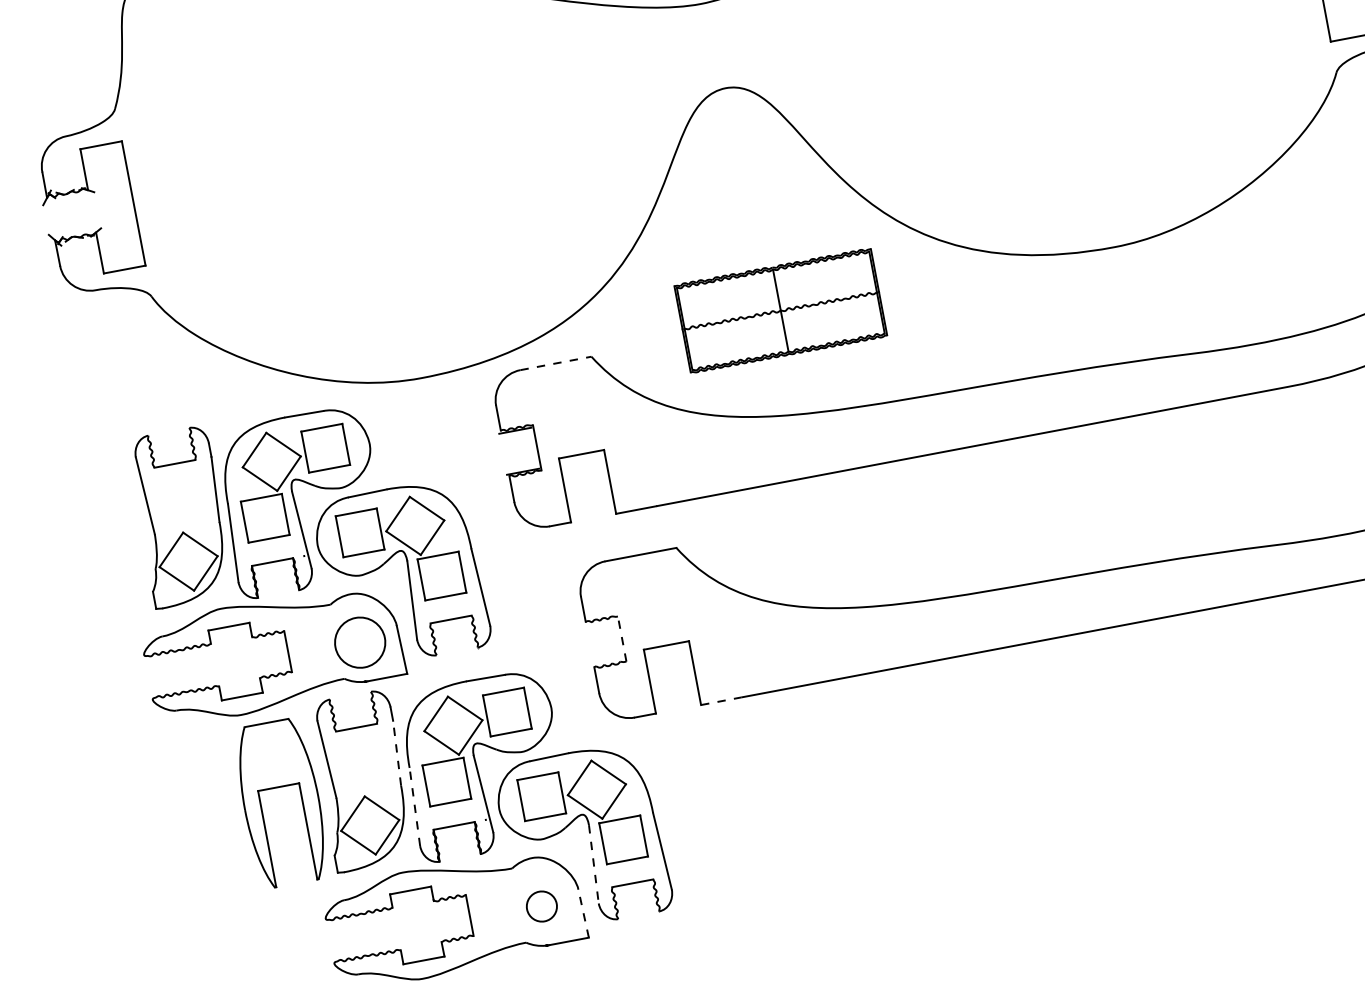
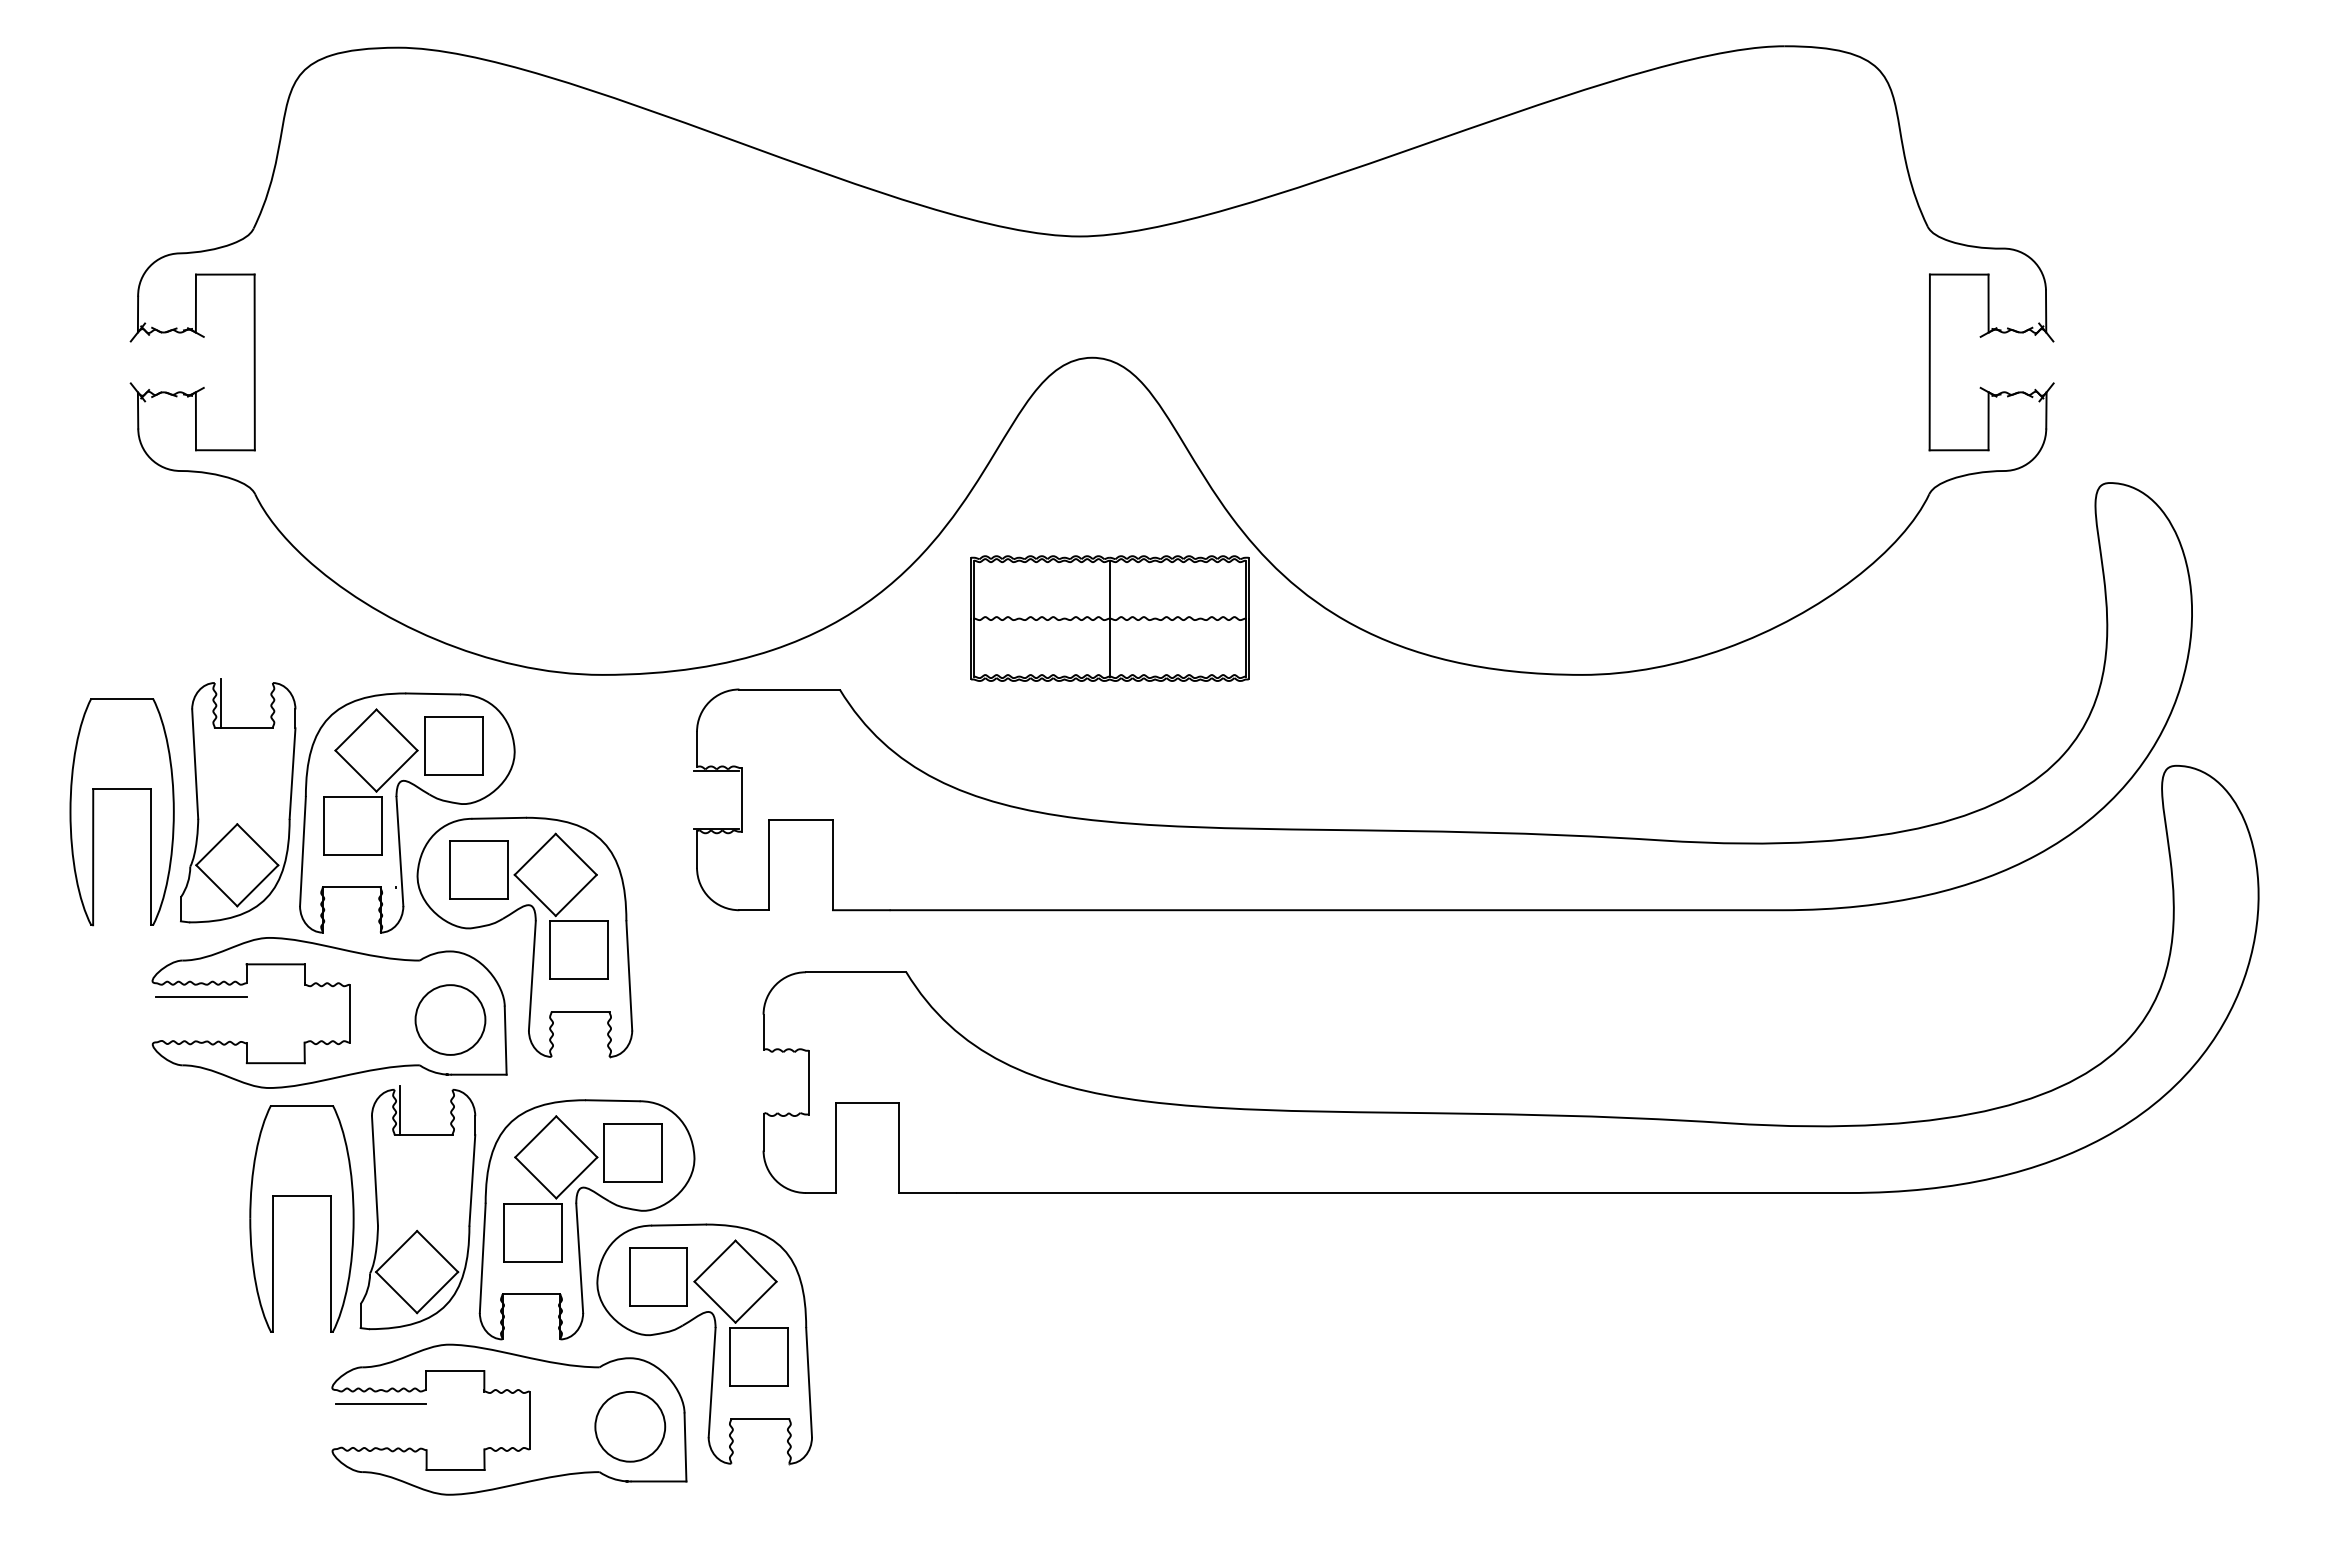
part: (780, 310) -> (1109, 618), moved
line: (556, 363) -> (790, 689), dashed -> solid
line: (155, 449) -> (220, 703), added
part: (96, 523) -> (121, 789), added
line: (621, 639) -> (808, 1082), dashed -> solid
line: (180, 660) -> (201, 997), added
line: (721, 701) -> (928, 1193), dashed -> solid
line: (336, 713) -> (400, 1110), added
line: (397, 752) -> (472, 1179), dashed -> solid
line: (414, 807) -> (482, 1258), dashed -> solid
line: (594, 864) -> (712, 1382), dashed -> solid
part: (541, 906) -> (630, 1426), size x1.67
line: (583, 913) -> (685, 1446), dashed -> solid
line: (362, 924) -> (380, 1404), added

